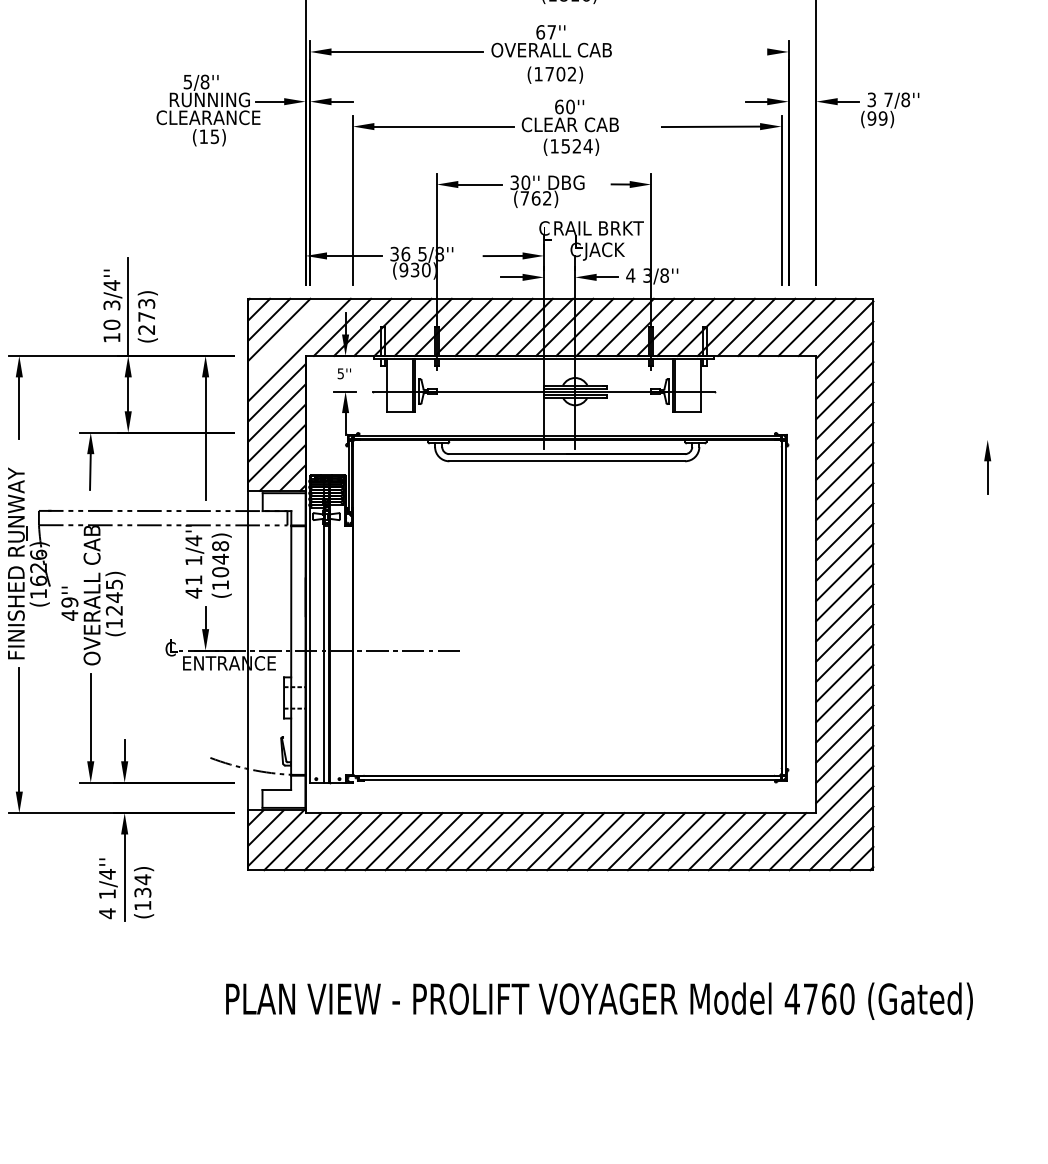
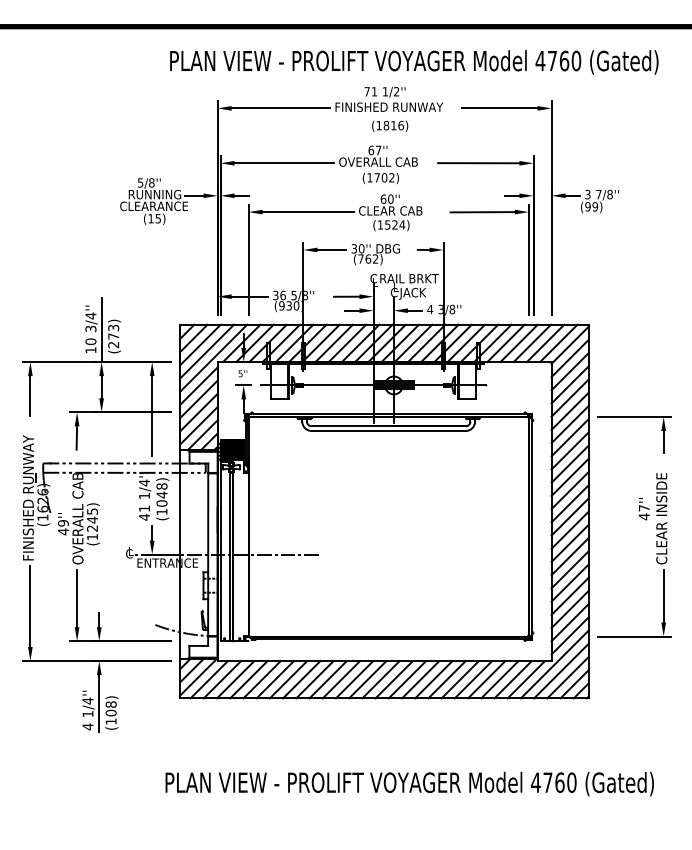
line: (704, 52) -> (478, 163), added
line: (288, 339) -> (206, 351), added
line: (943, 439) -> (634, 416), added
part: (976, 650) -> (656, 554), added
text: (141, 885) -> (110, 708), (134) -> (108)

